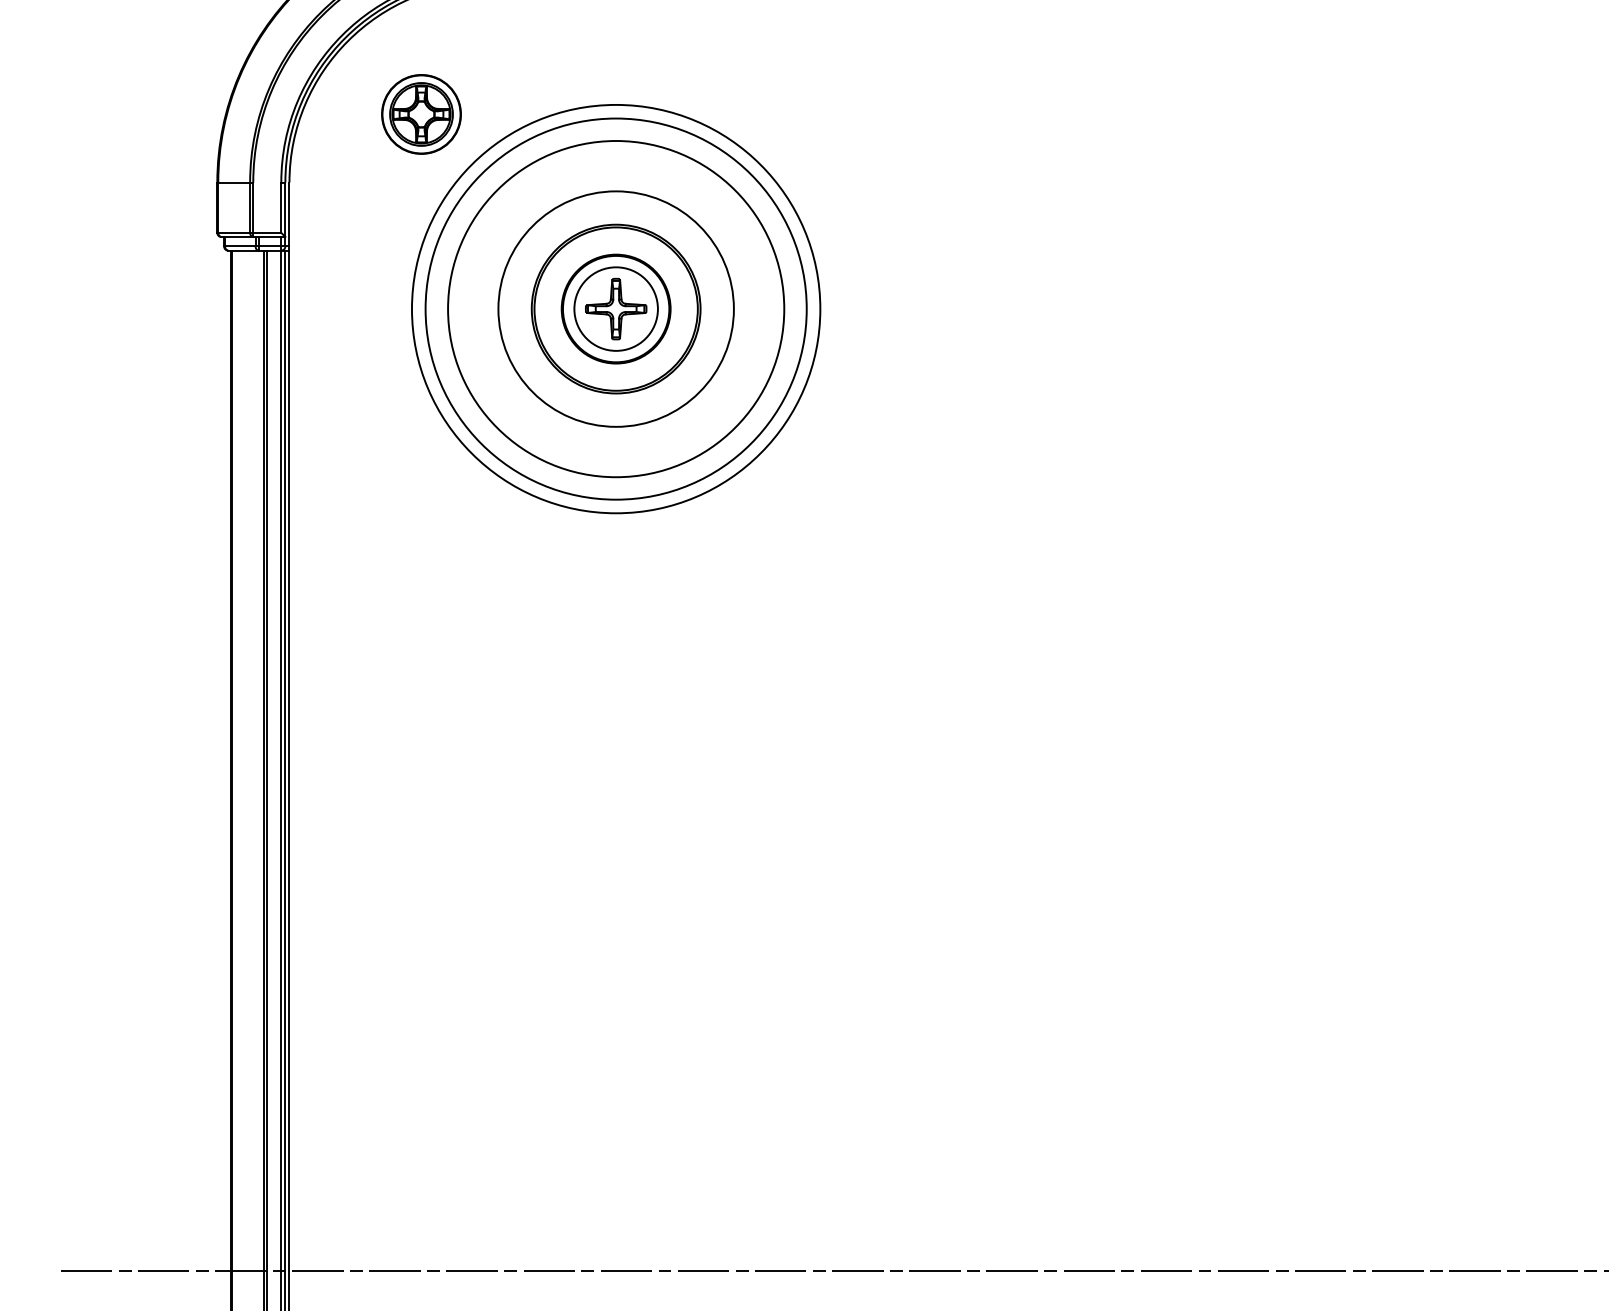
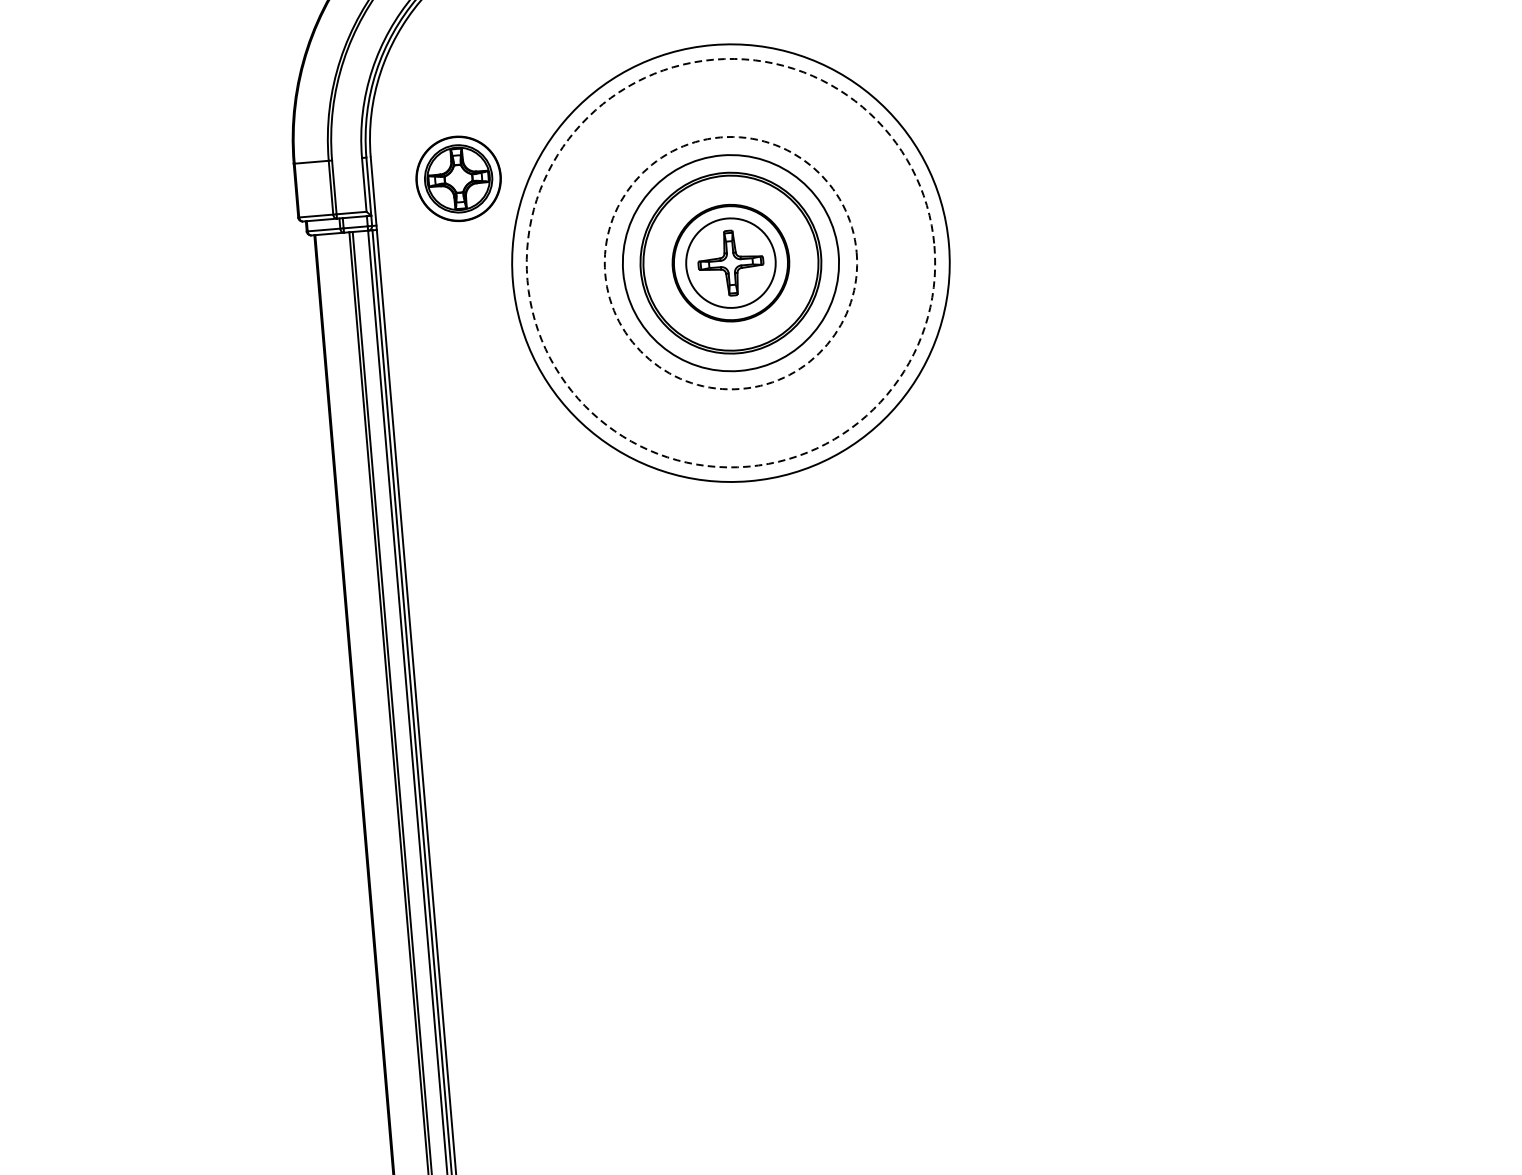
part: (421, 114) -> (458, 178), moved
circle: (615, 308) -> (730, 262), solid -> dashed
circle: (615, 308) -> (730, 262), solid -> dashed
circle: (616, 309) -> (731, 263), size x0.6

